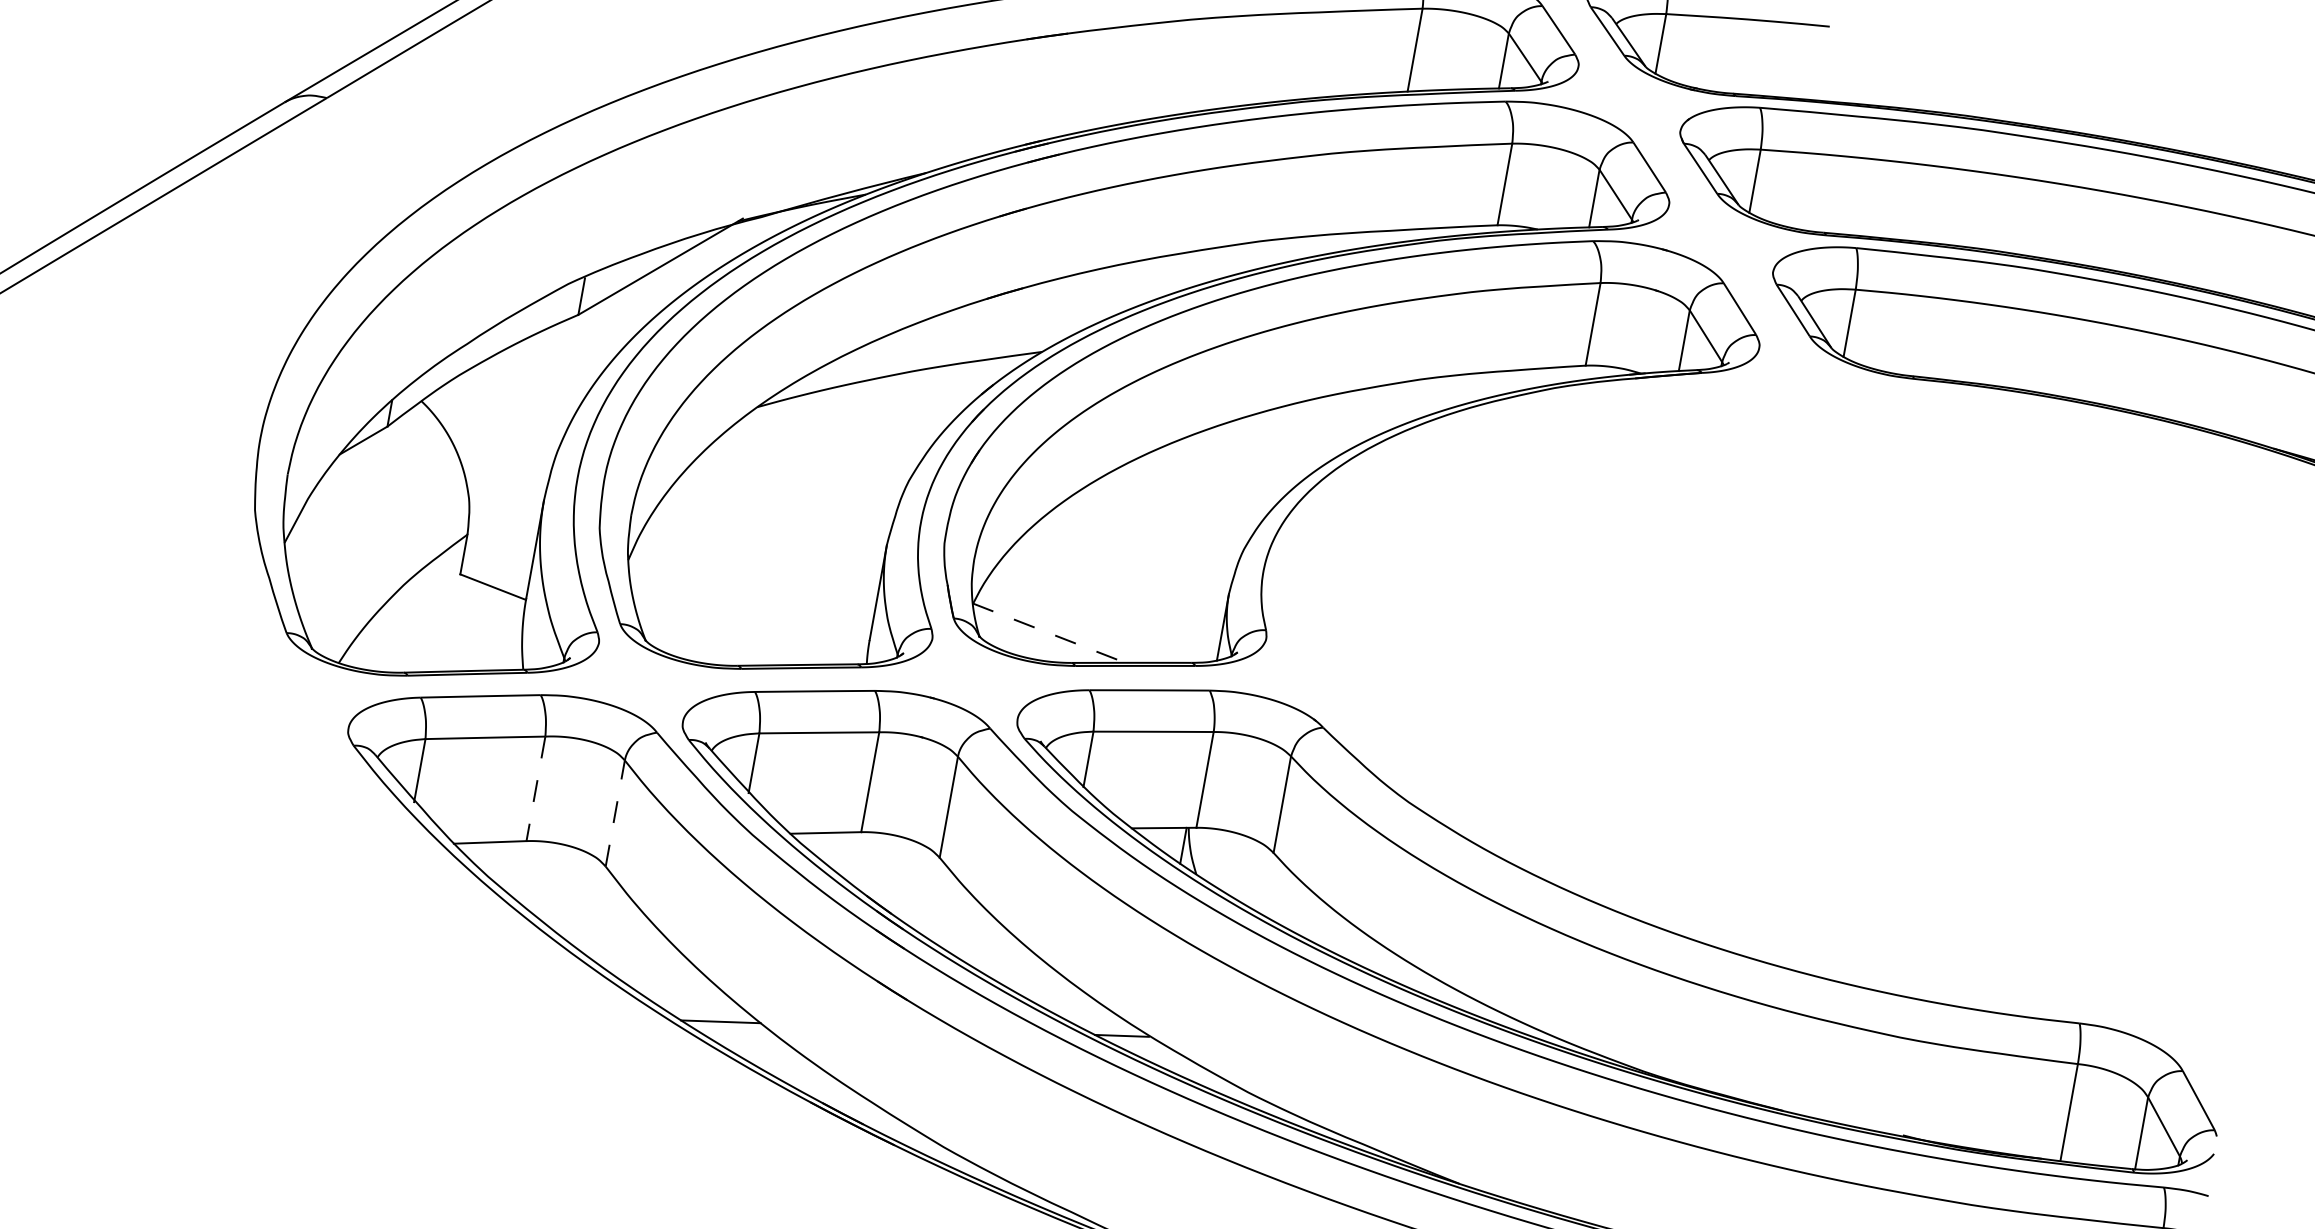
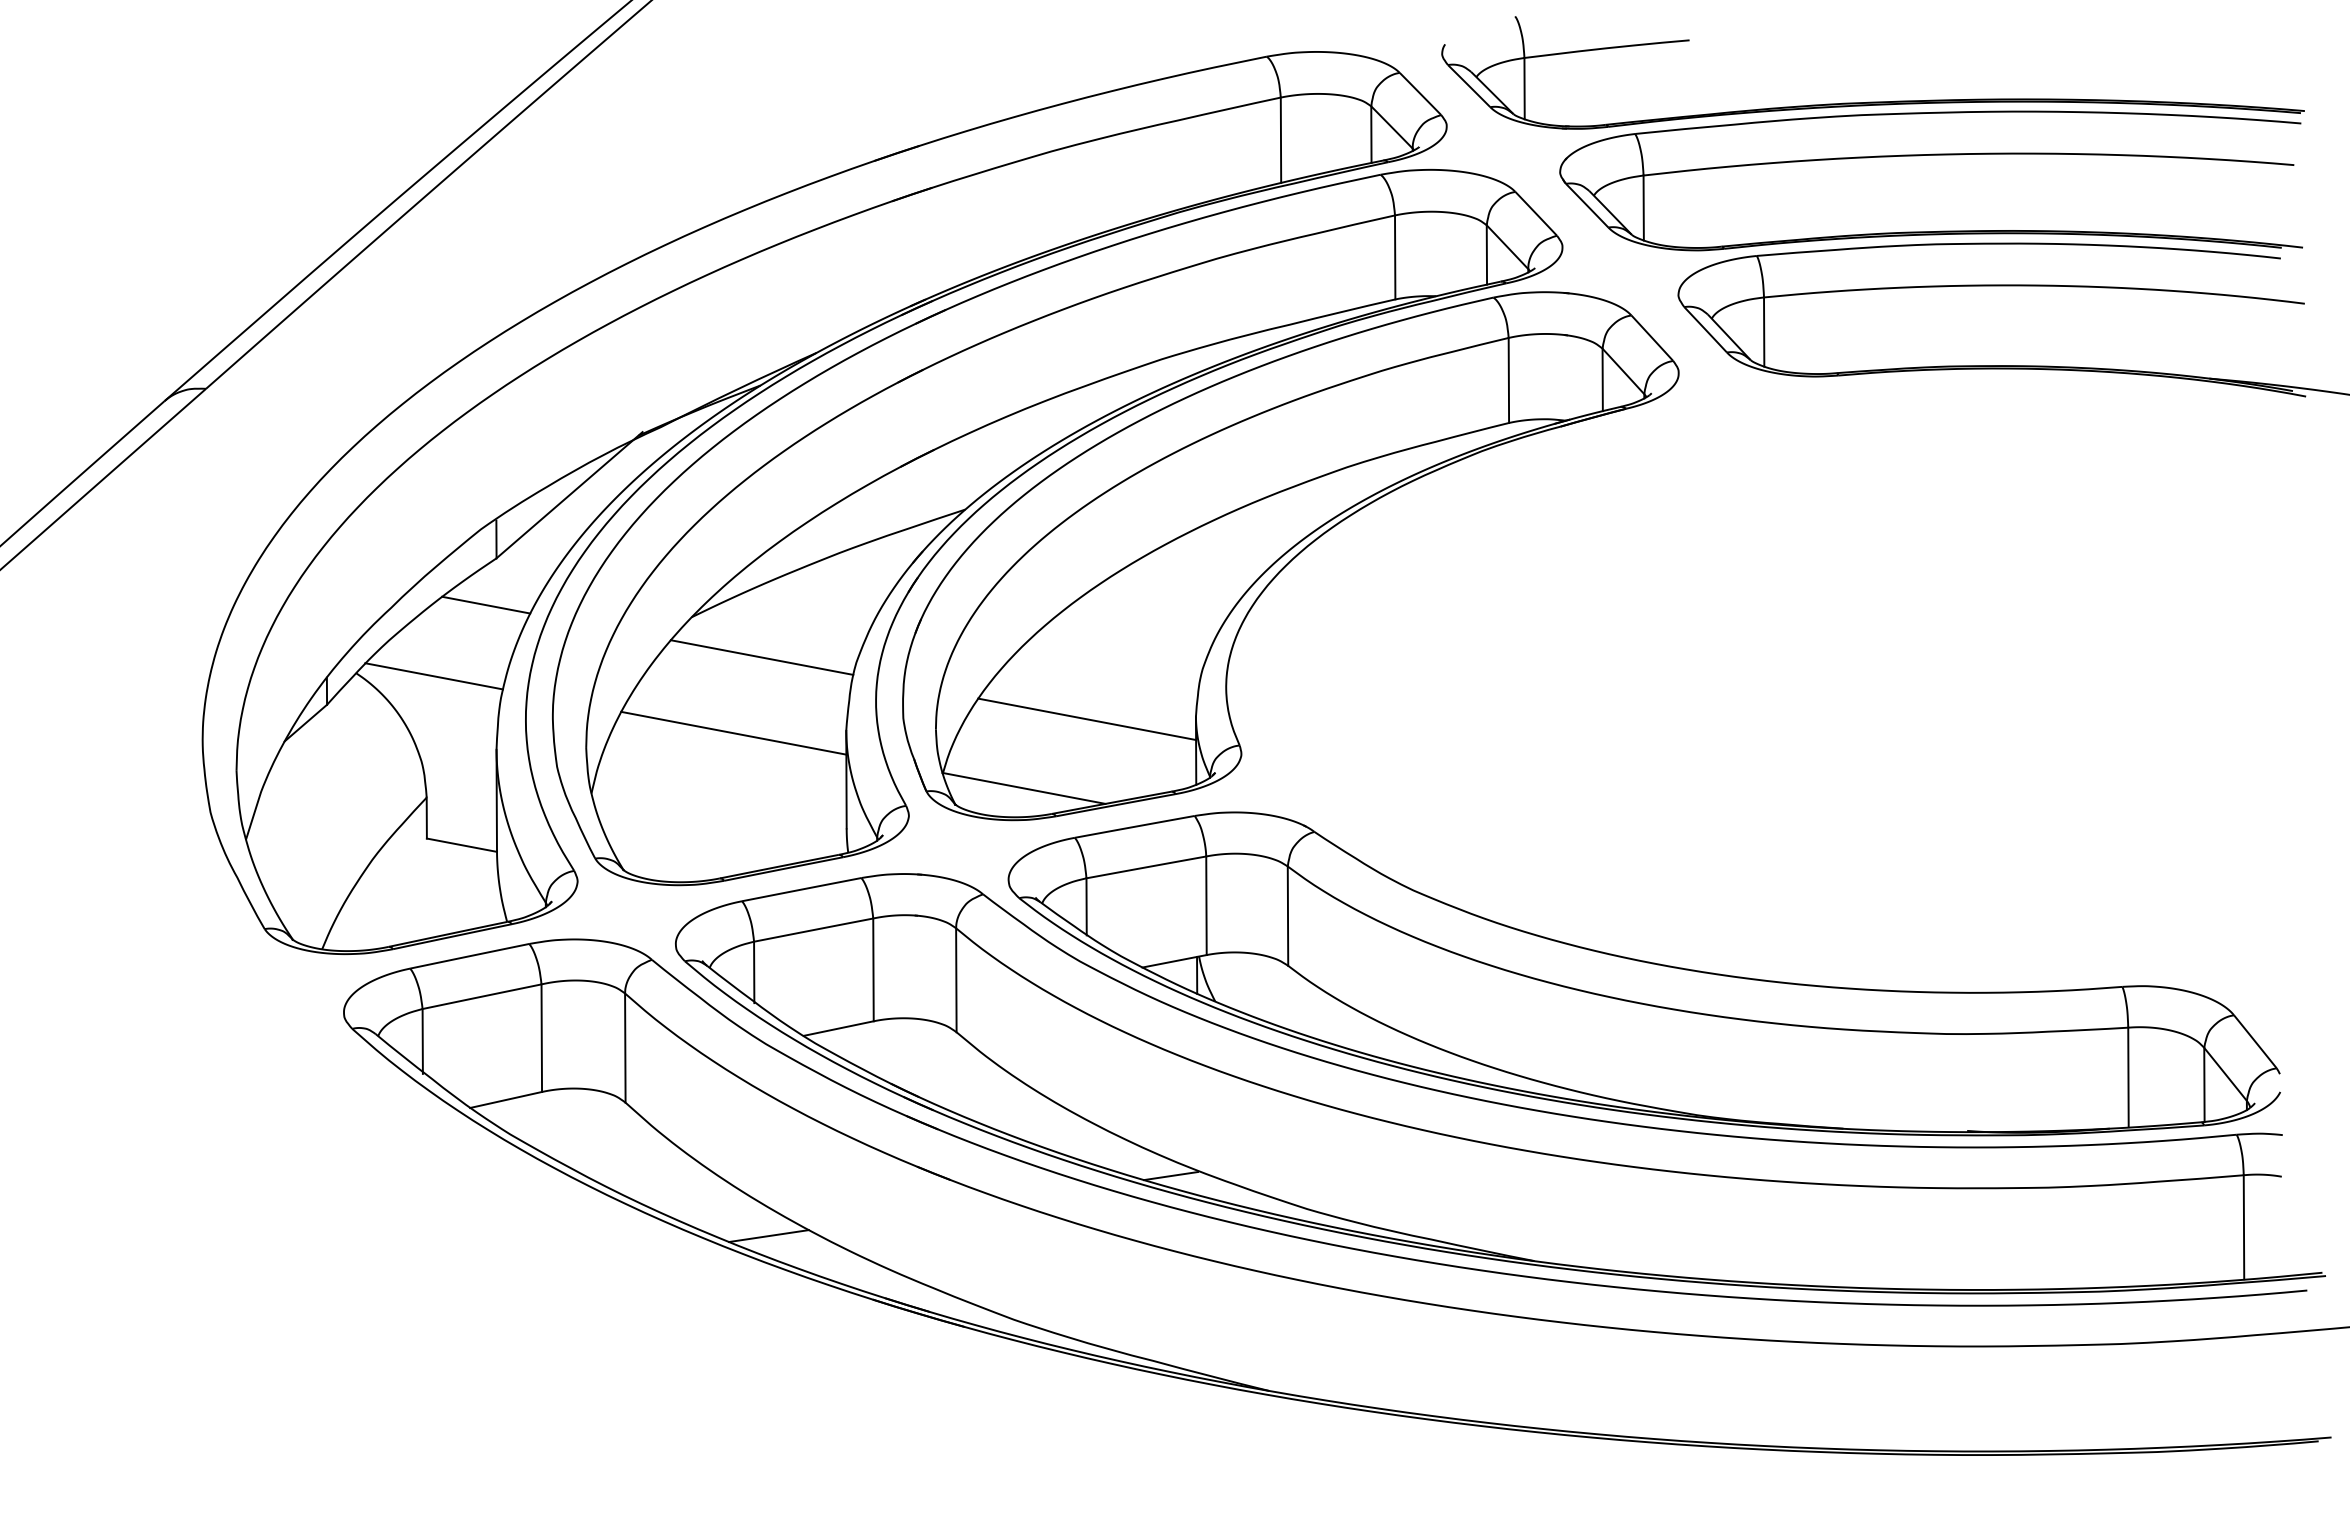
line: (560, 357) -> (486, 604), added
line: (495, 418) -> (433, 676), added
line: (817, 458) -> (761, 657), added
line: (777, 526) -> (733, 732), added
line: (1123, 577) -> (1087, 719), added
line: (1049, 633) -> (1024, 788), dashed -> solid
line: (535, 789) -> (541, 1038), dashed -> solid
line: (615, 813) -> (625, 1048), dashed -> solid

